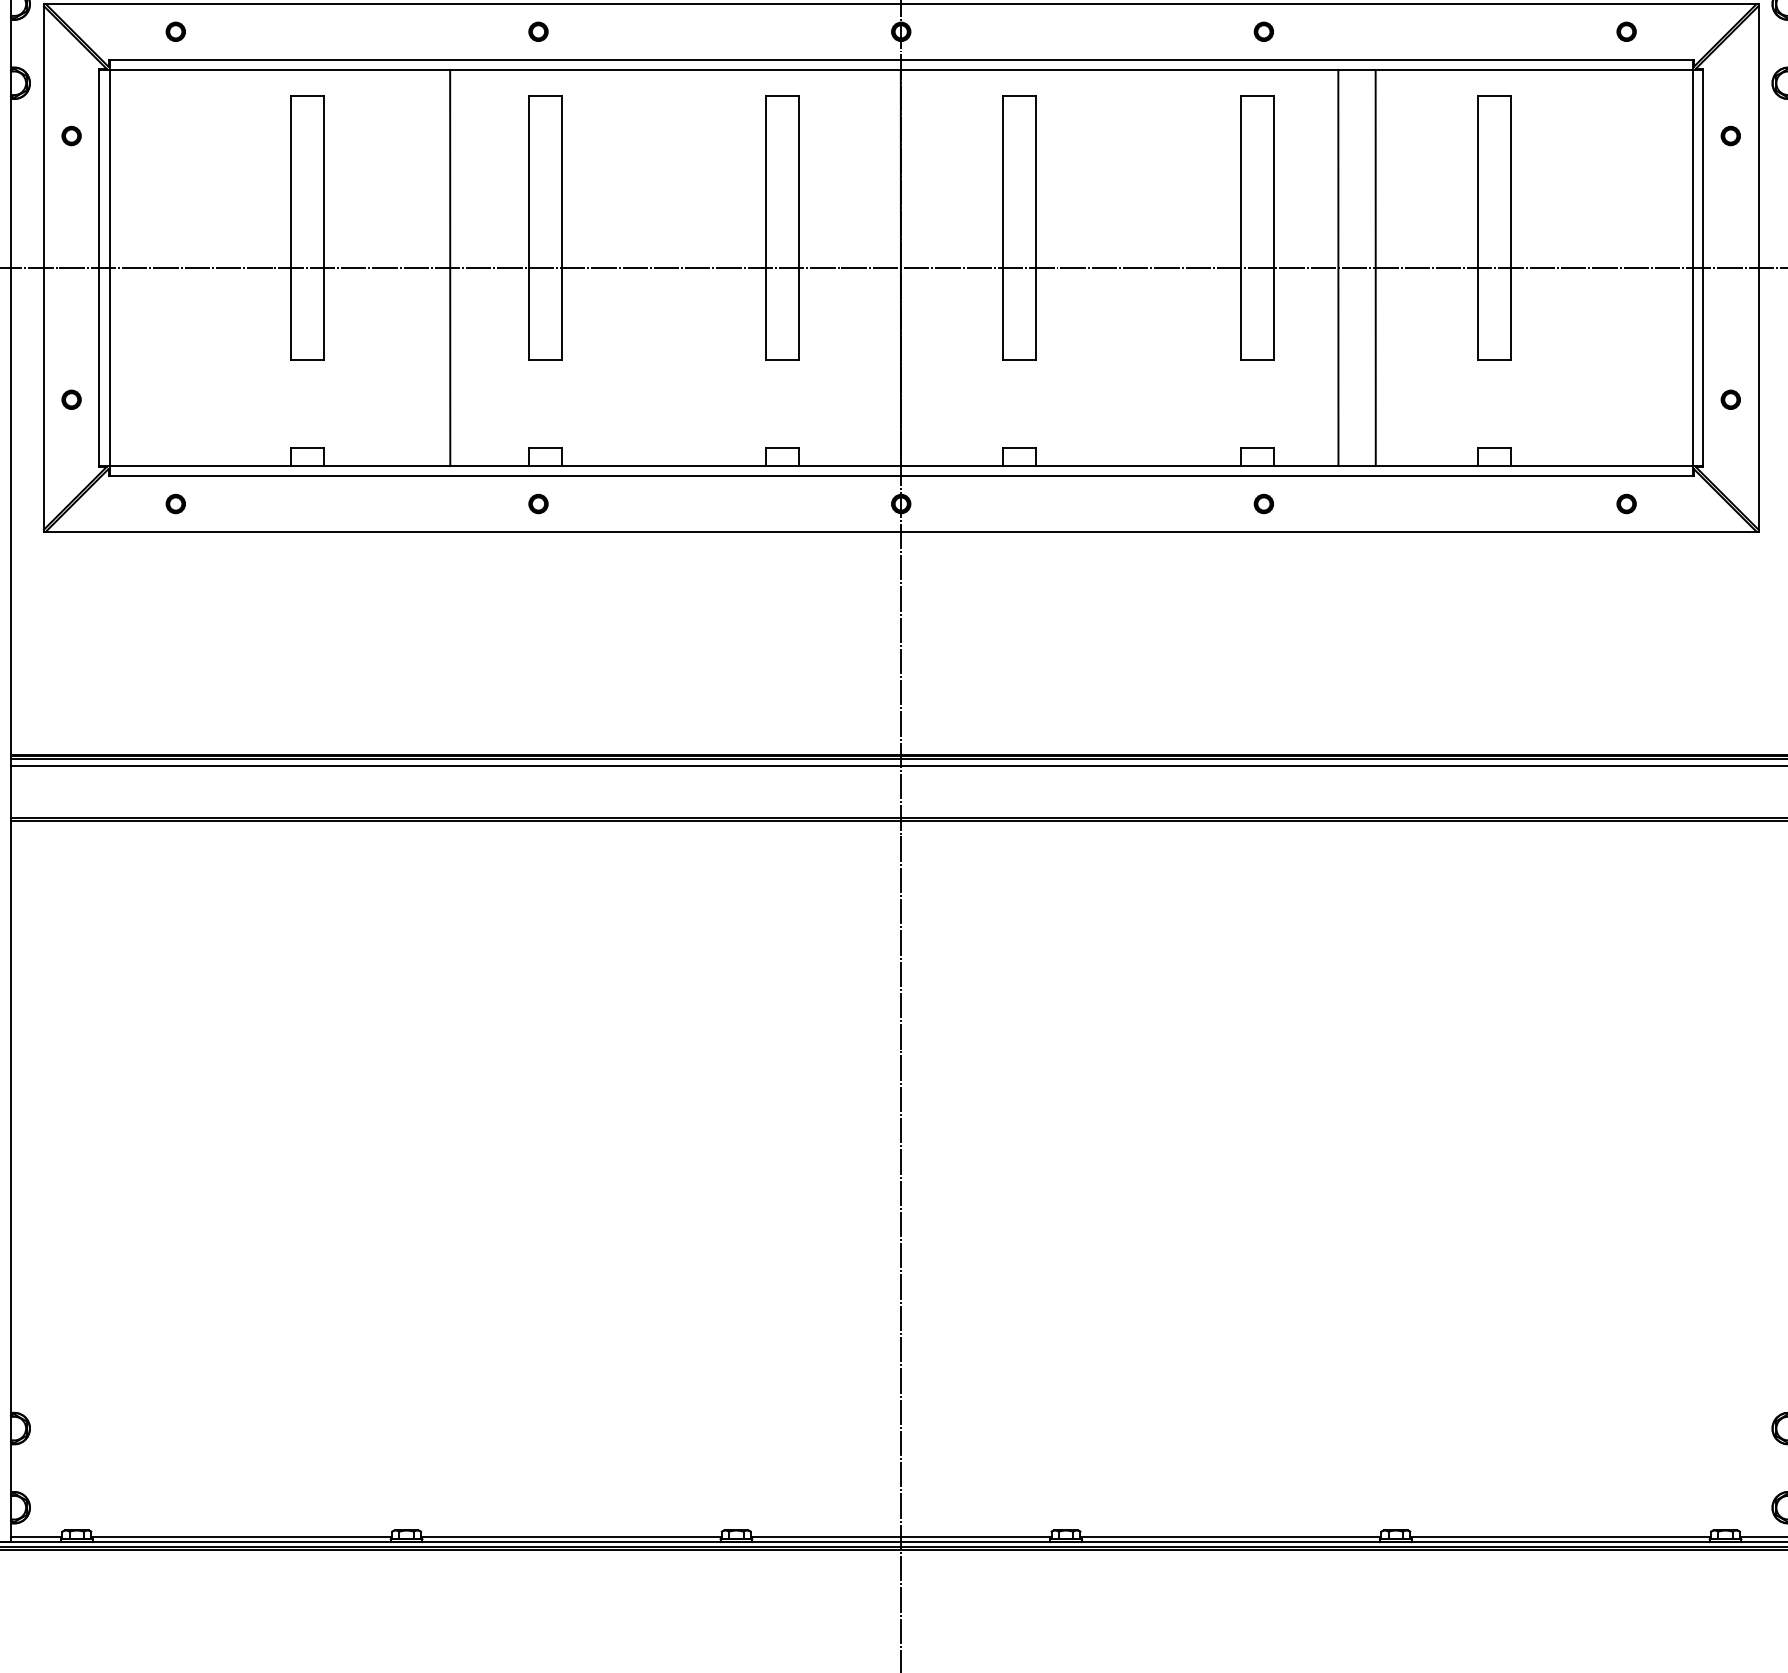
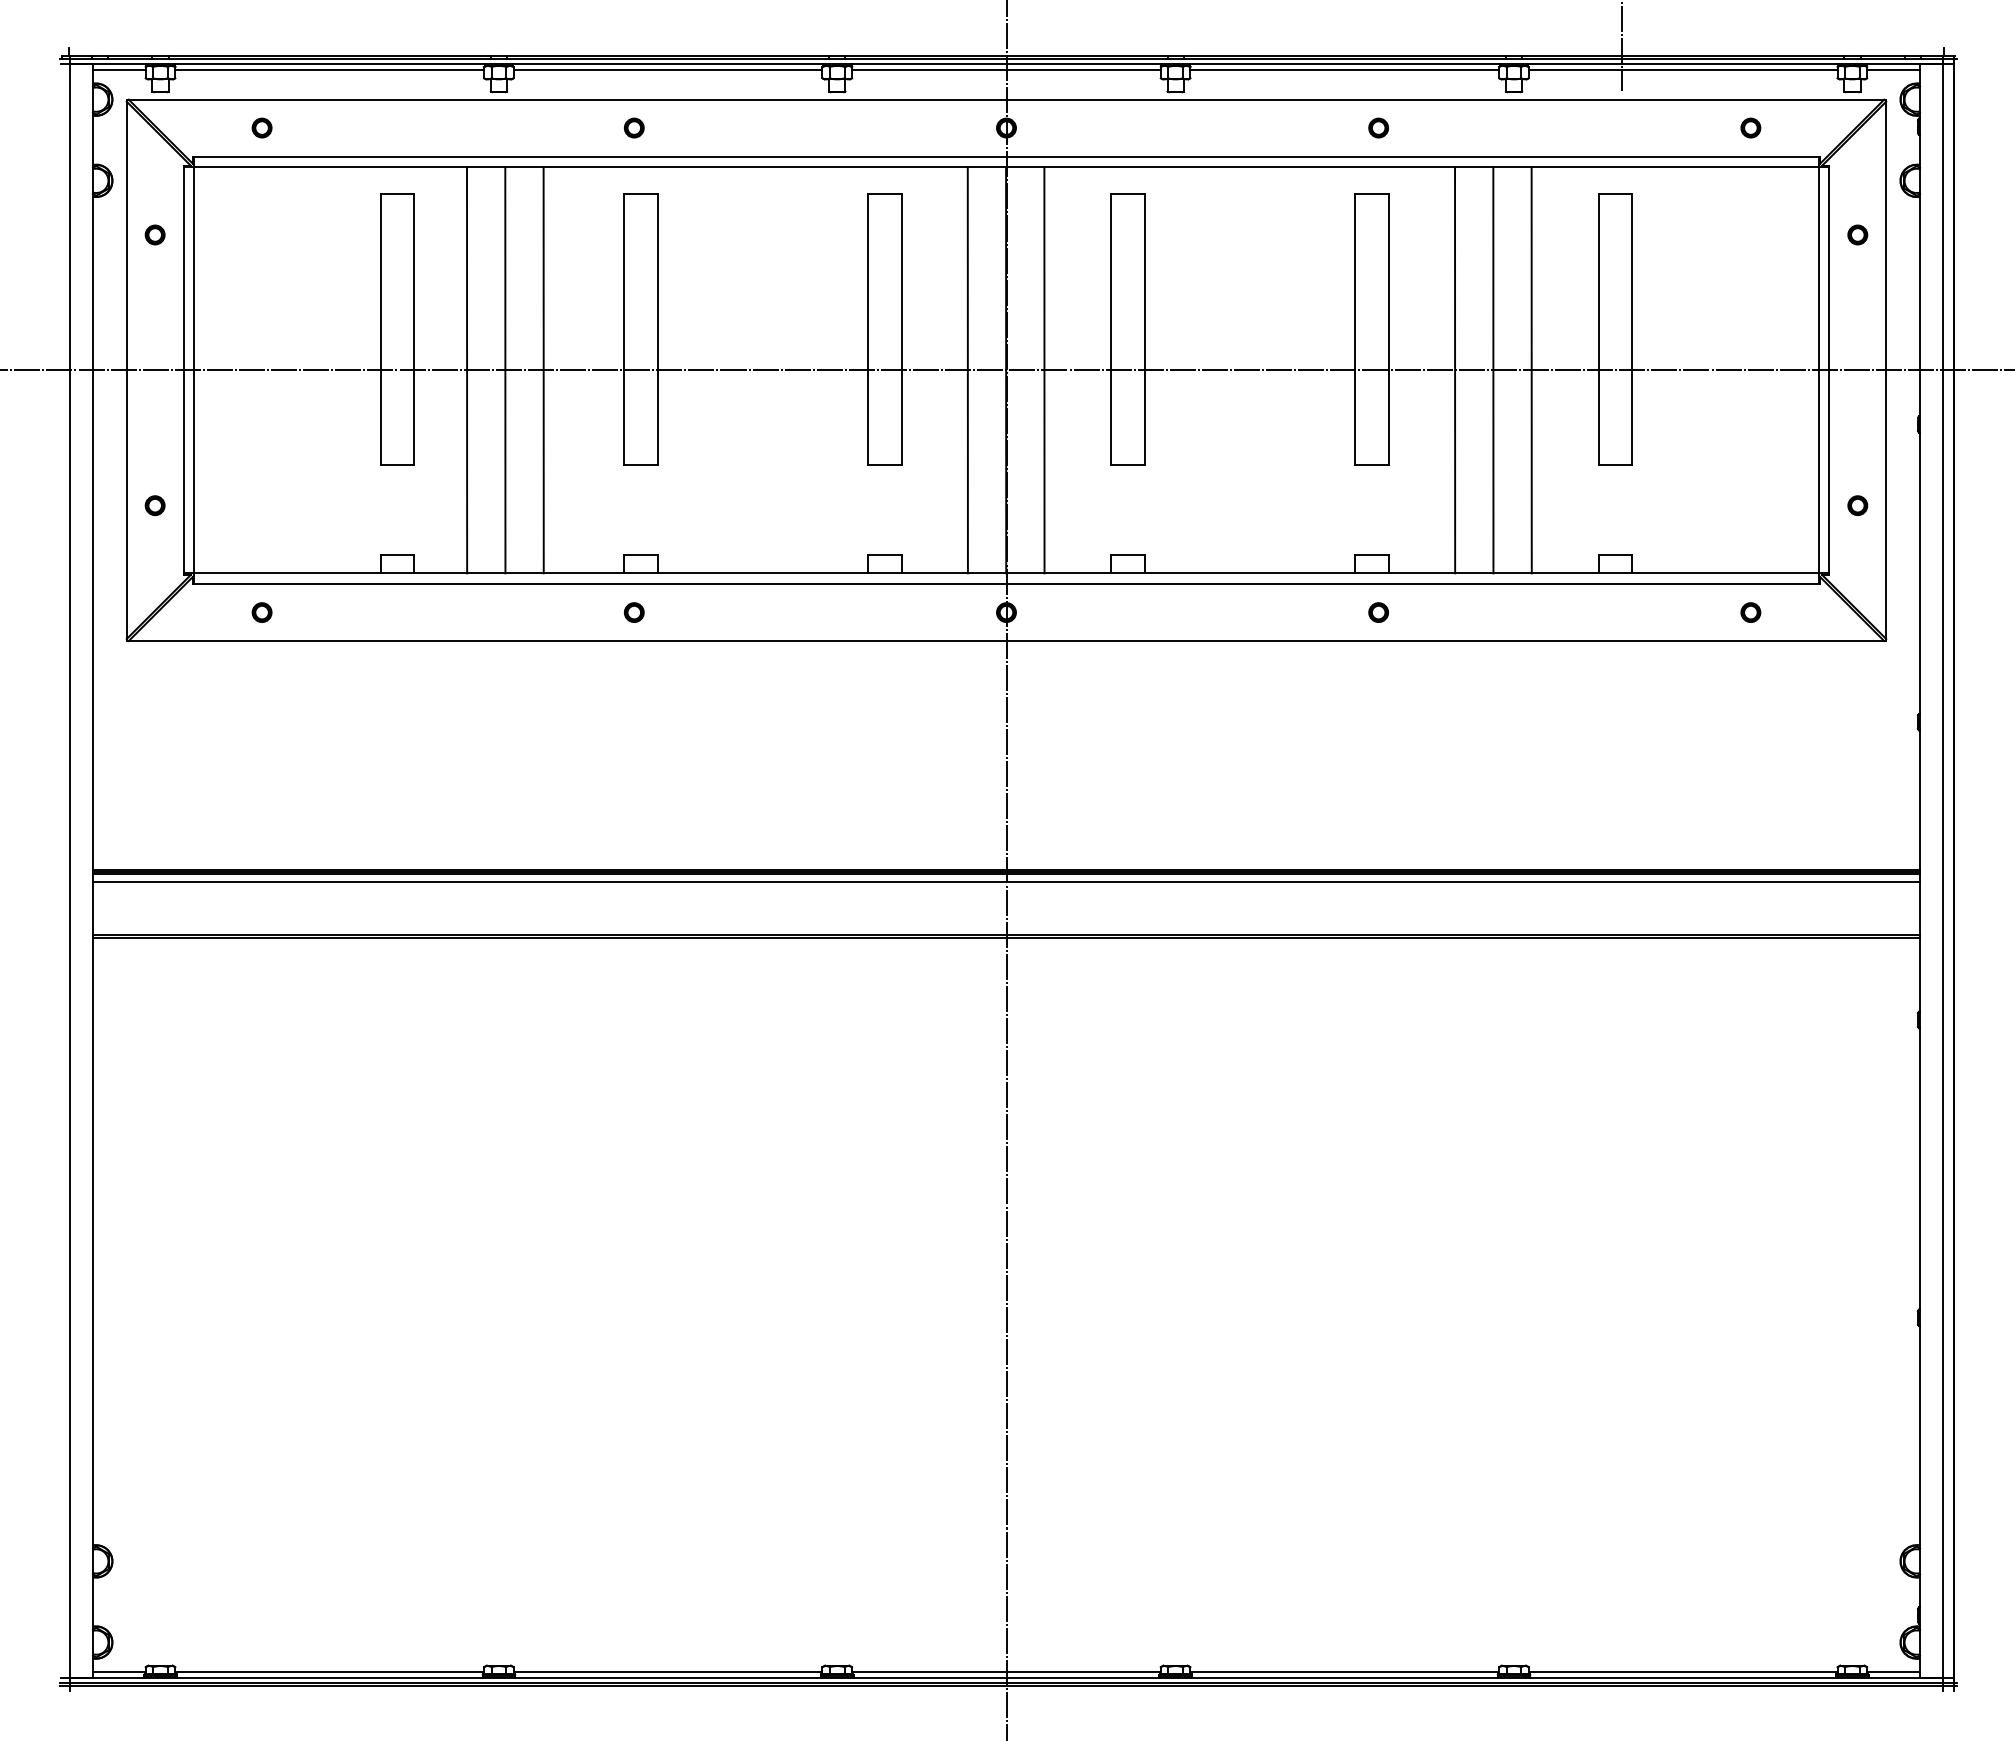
line: (375, 268) -> (467, 370), added
line: (413, 268) -> (505, 370), added
line: (863, 268) -> (967, 370), added
line: (938, 268) -> (1044, 370), added
line: (1412, 268) -> (1531, 370), added

